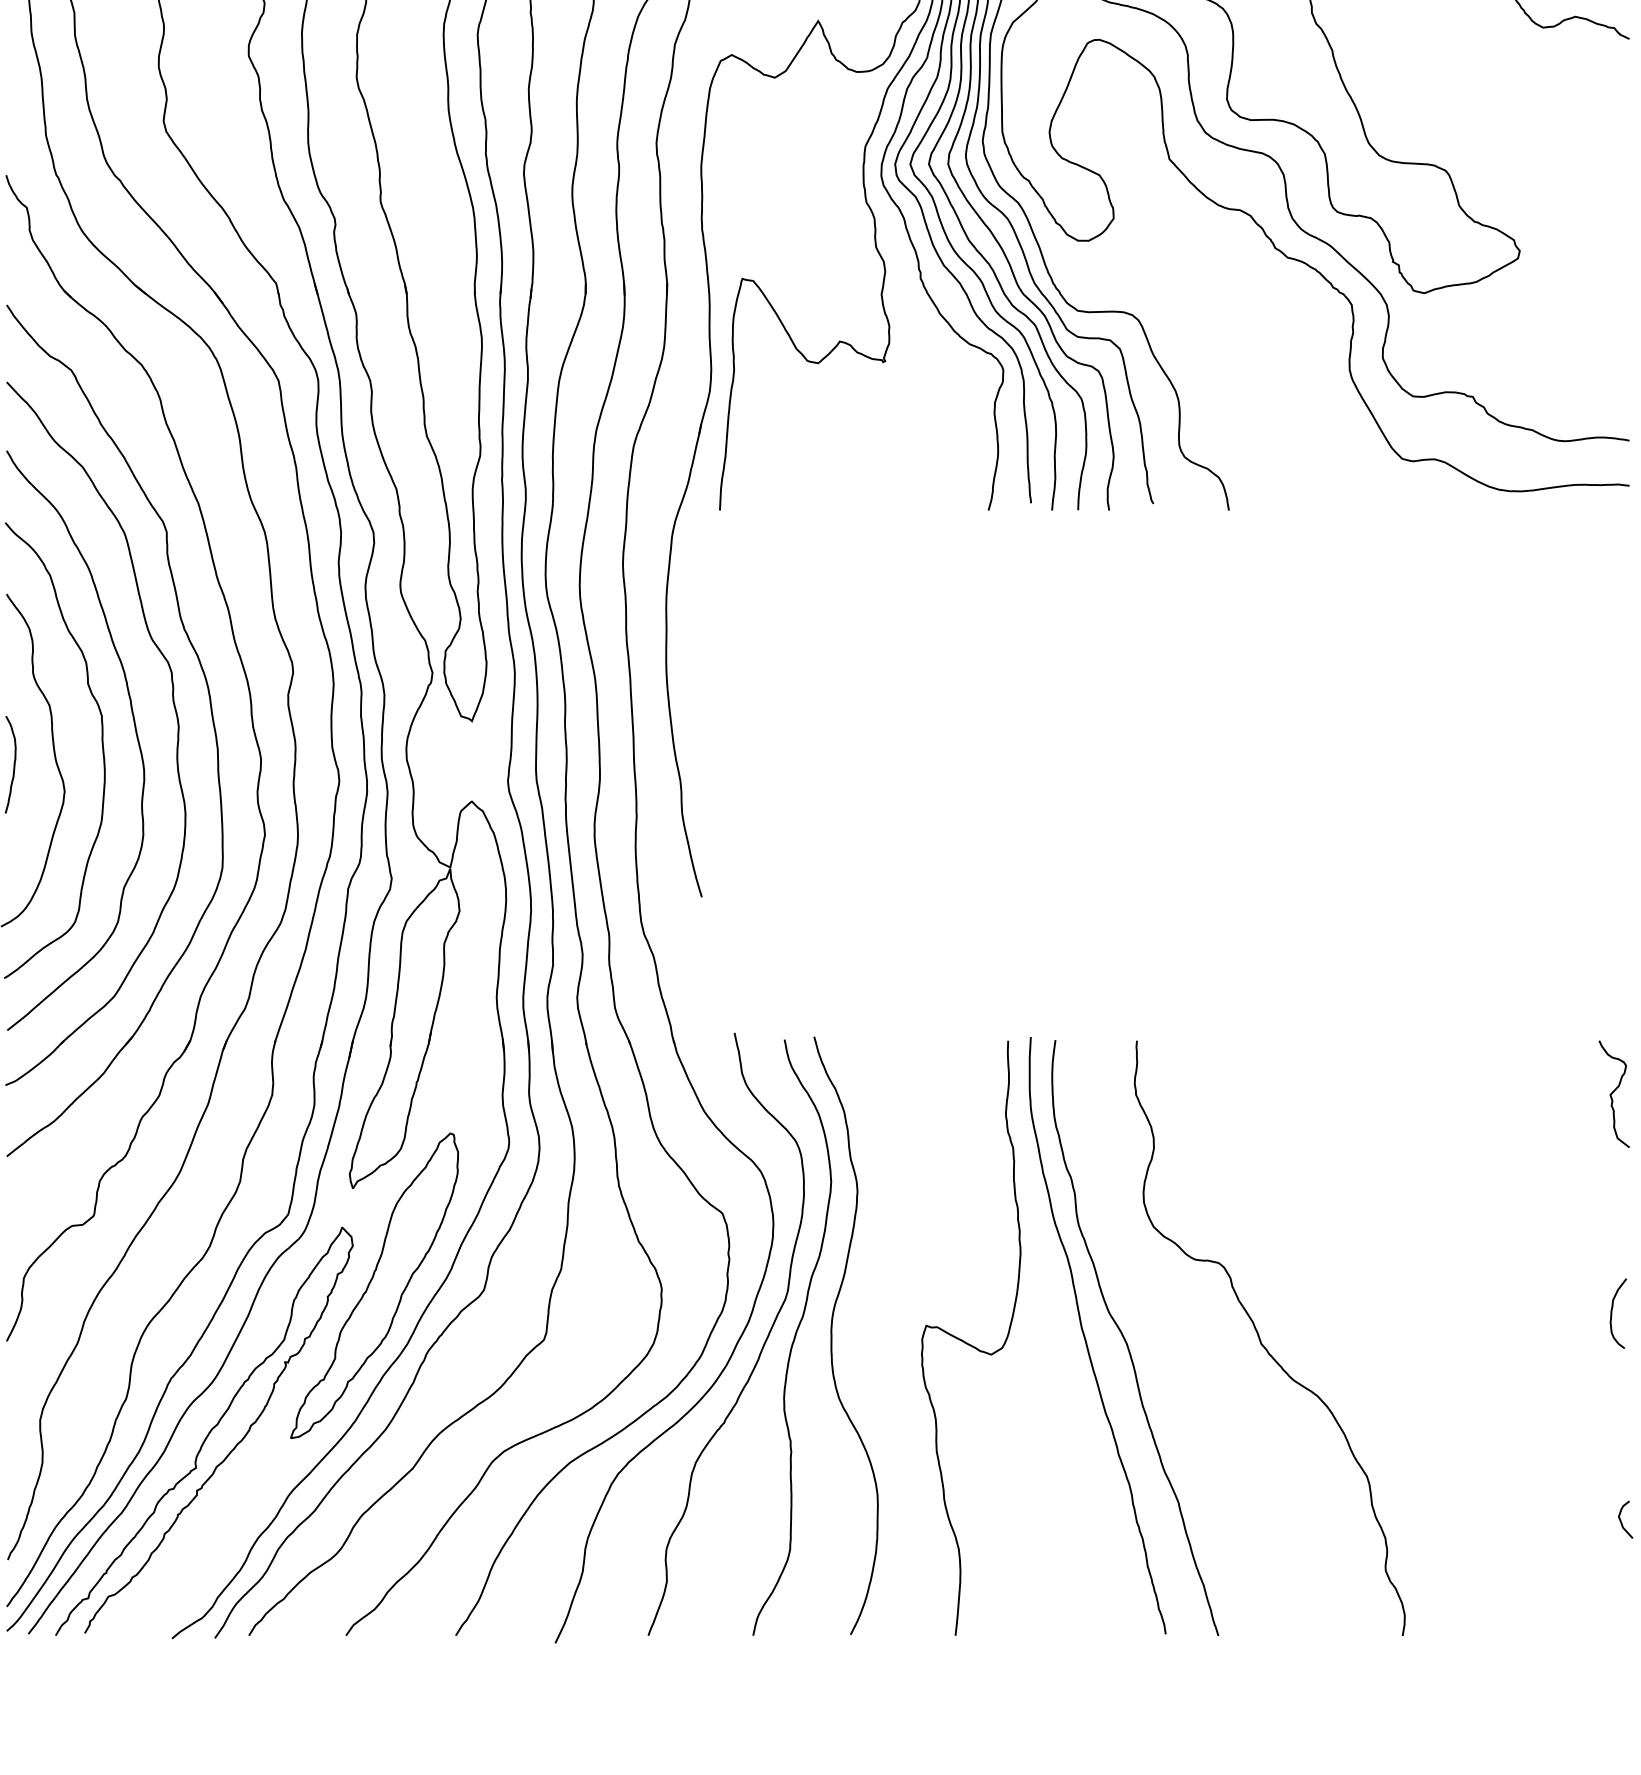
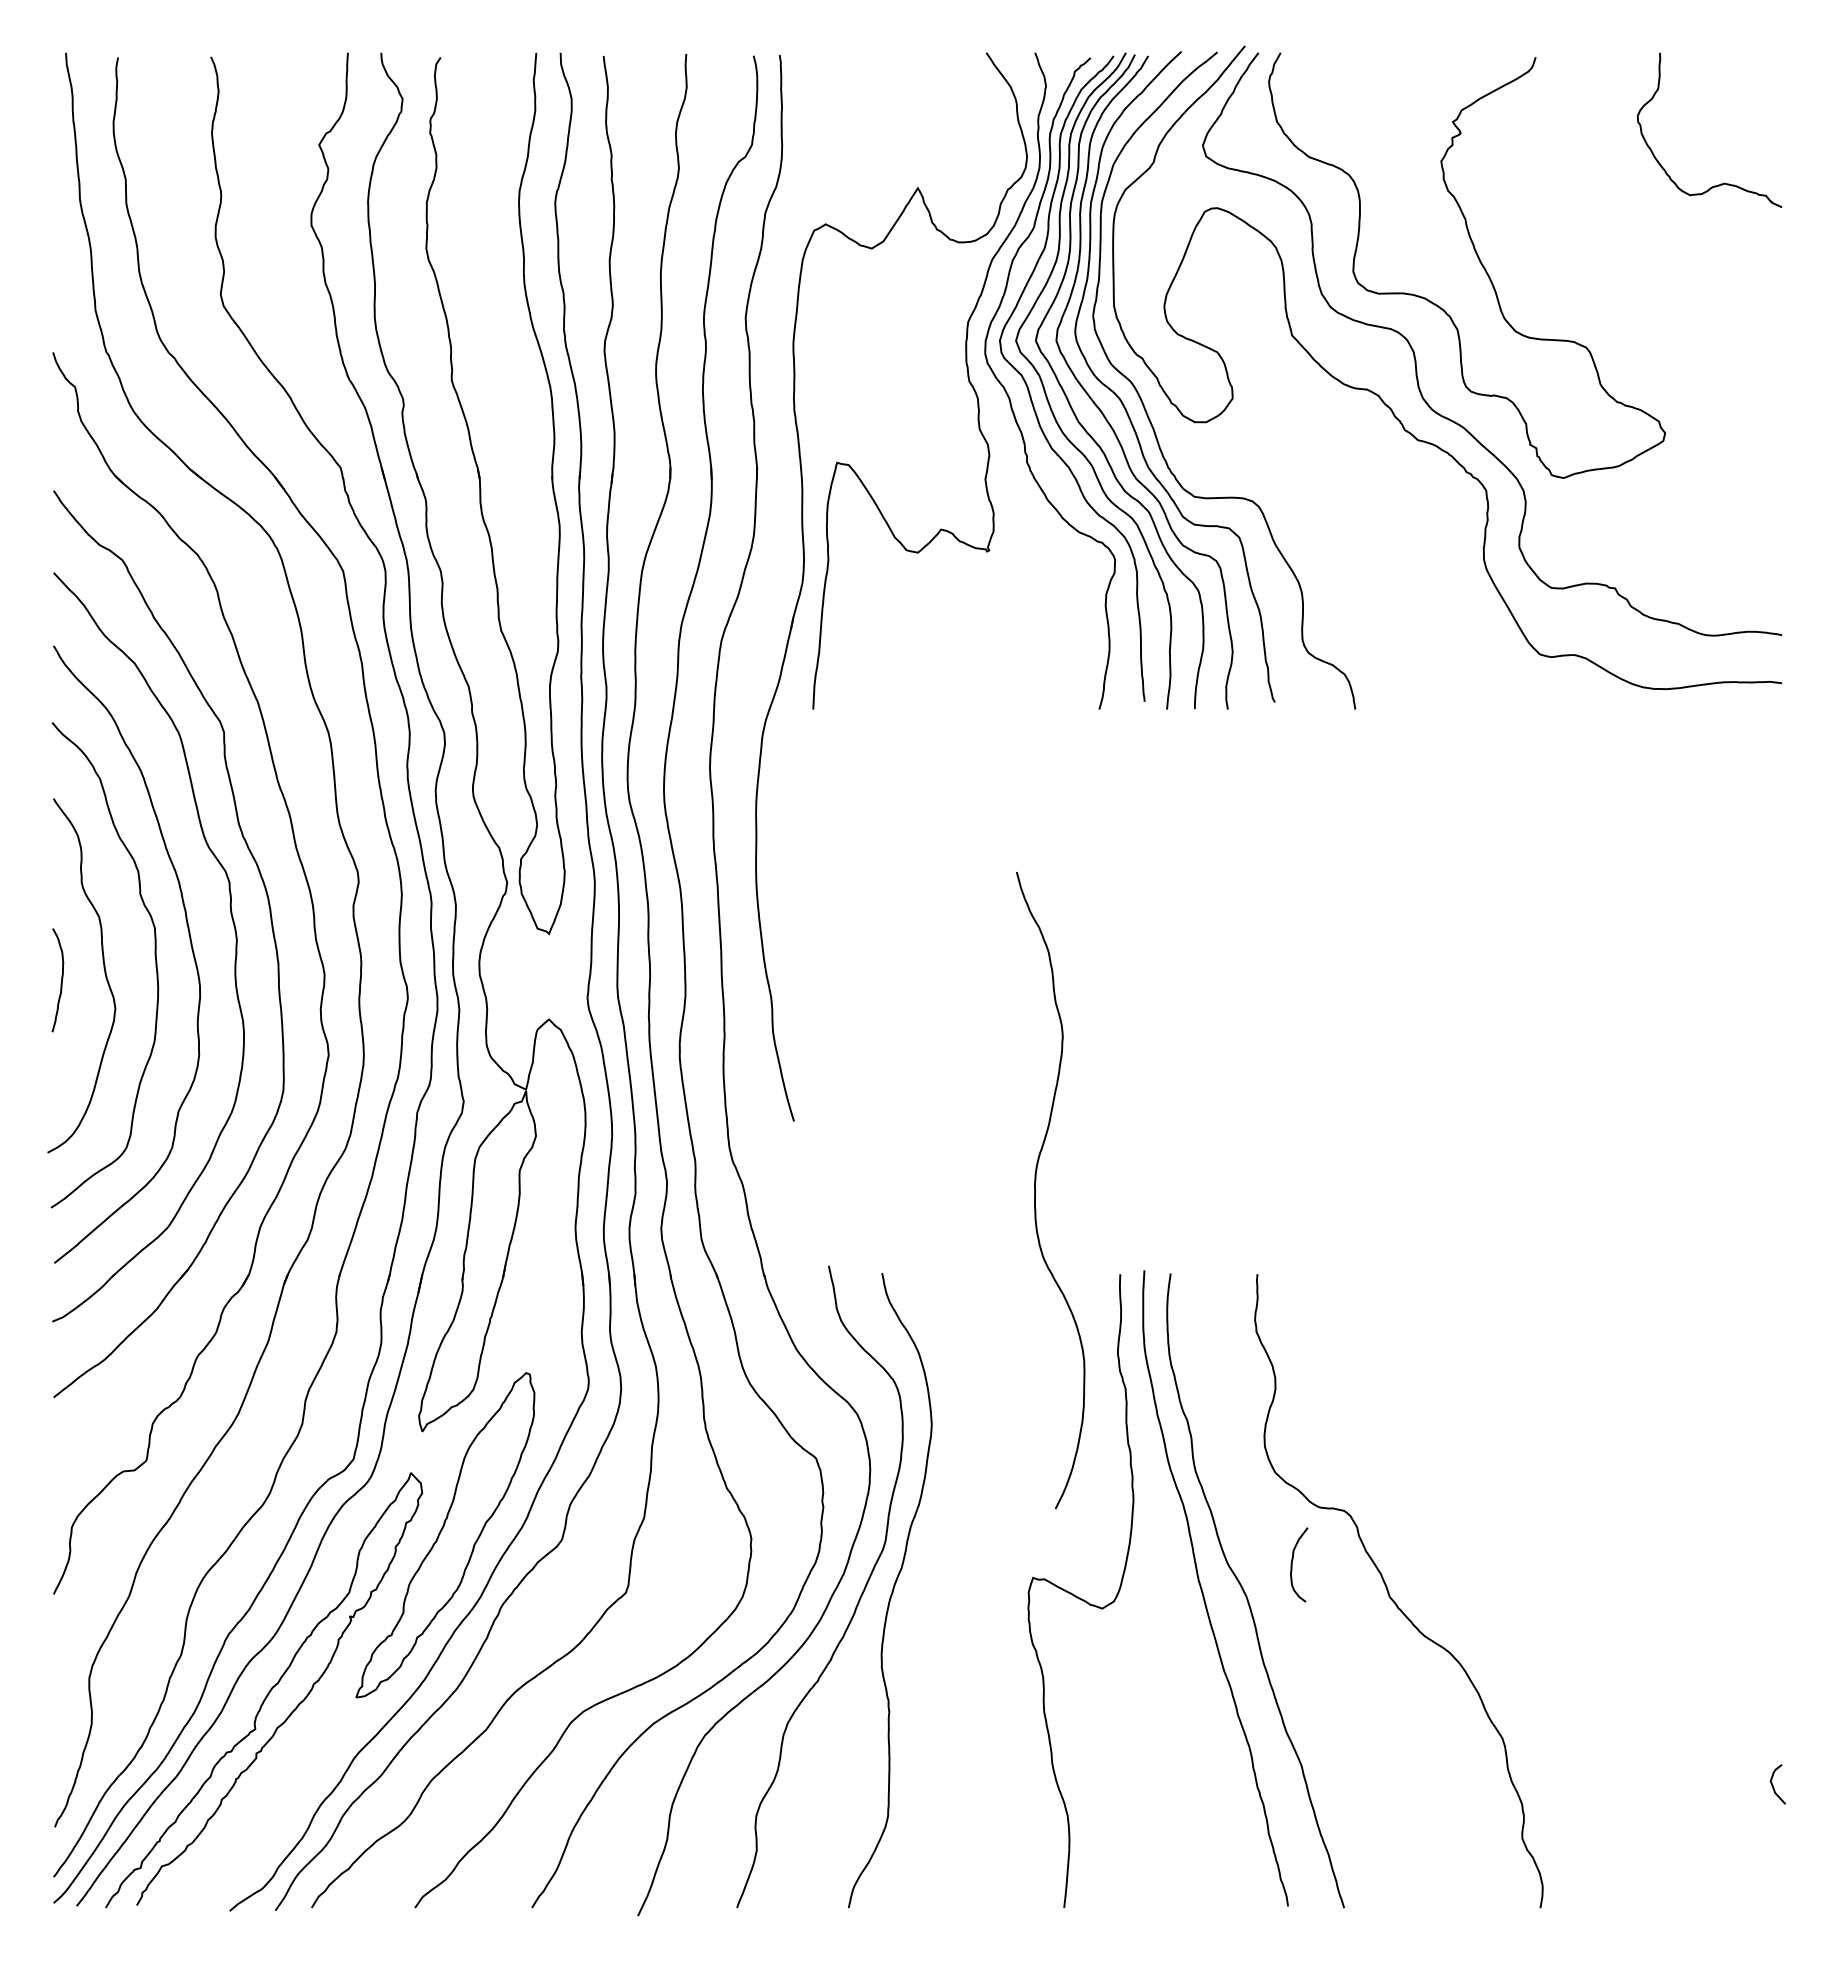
curve: (1613, 1093) -> (1764, 1330), removed
curve: (1612, 1313) -> (1292, 1564), moved
curve: (831, 1335) -> (1035, 1190), moved

